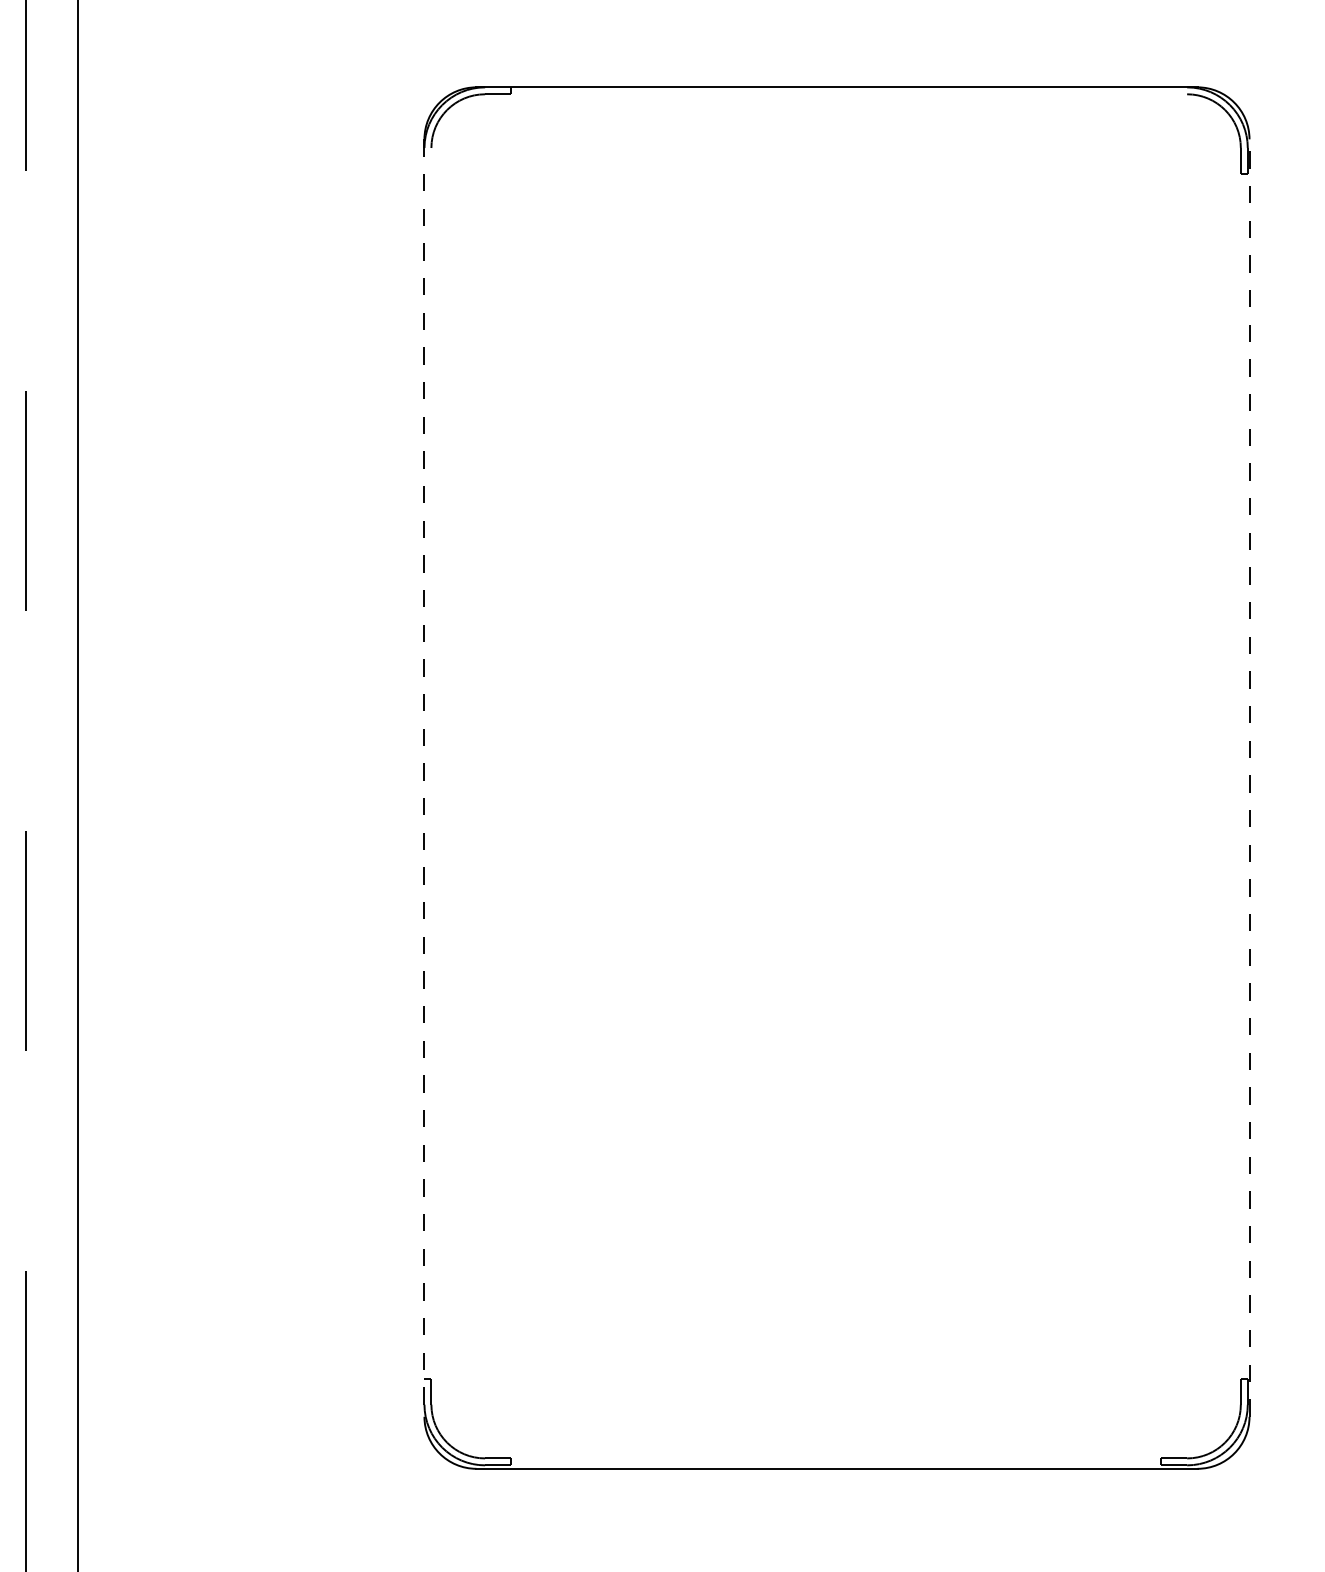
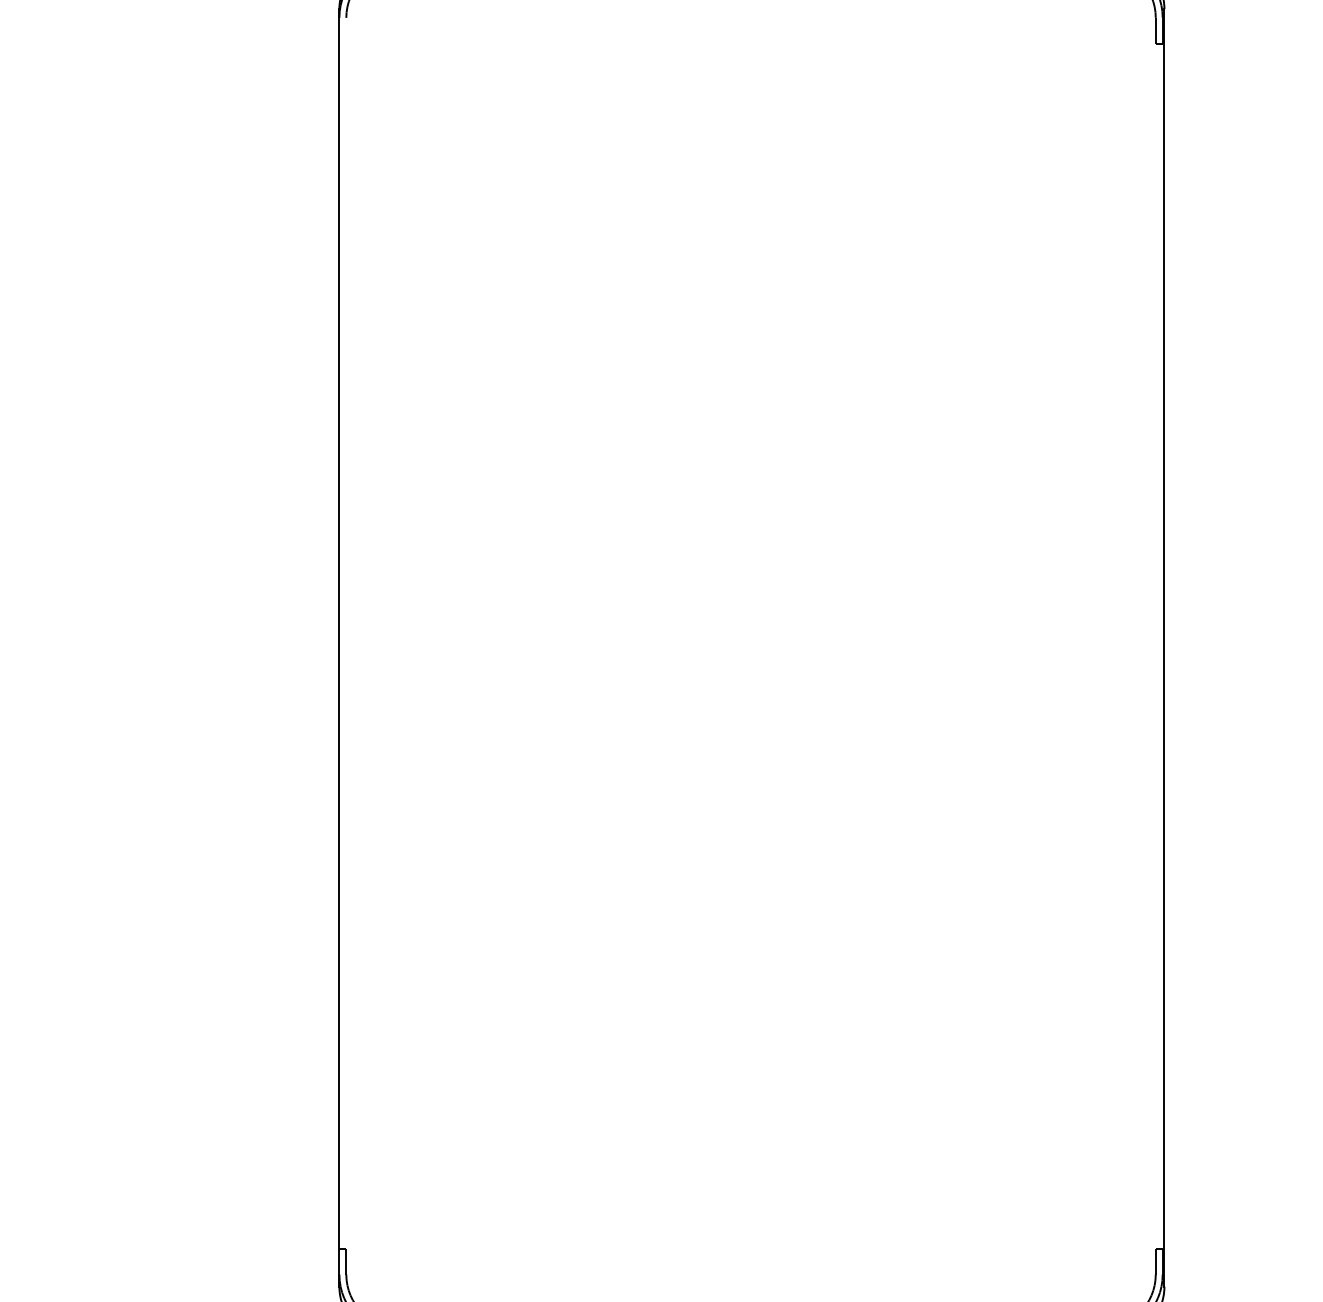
line: (424, 778) -> (339, 648), dashed -> solid
line: (1249, 778) -> (1164, 648), dashed -> solid

